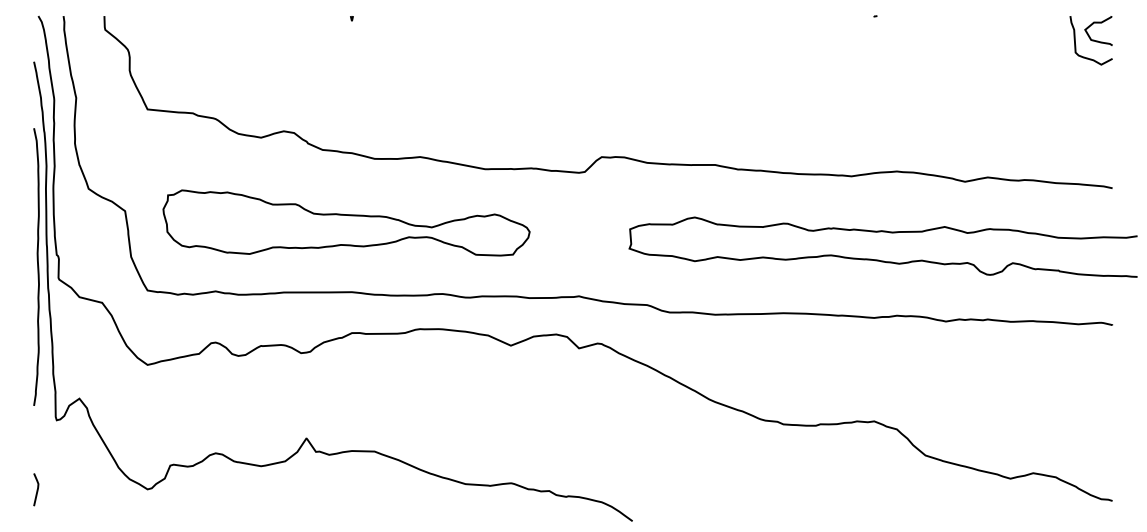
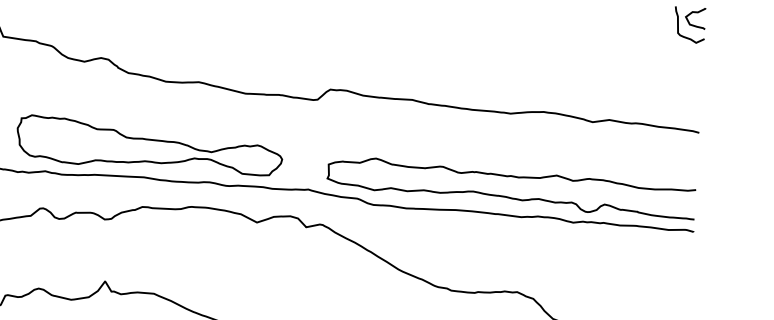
part: (346, 222) -> (149, 145), moved
curve: (878, 259) -> (507, 196), moved

